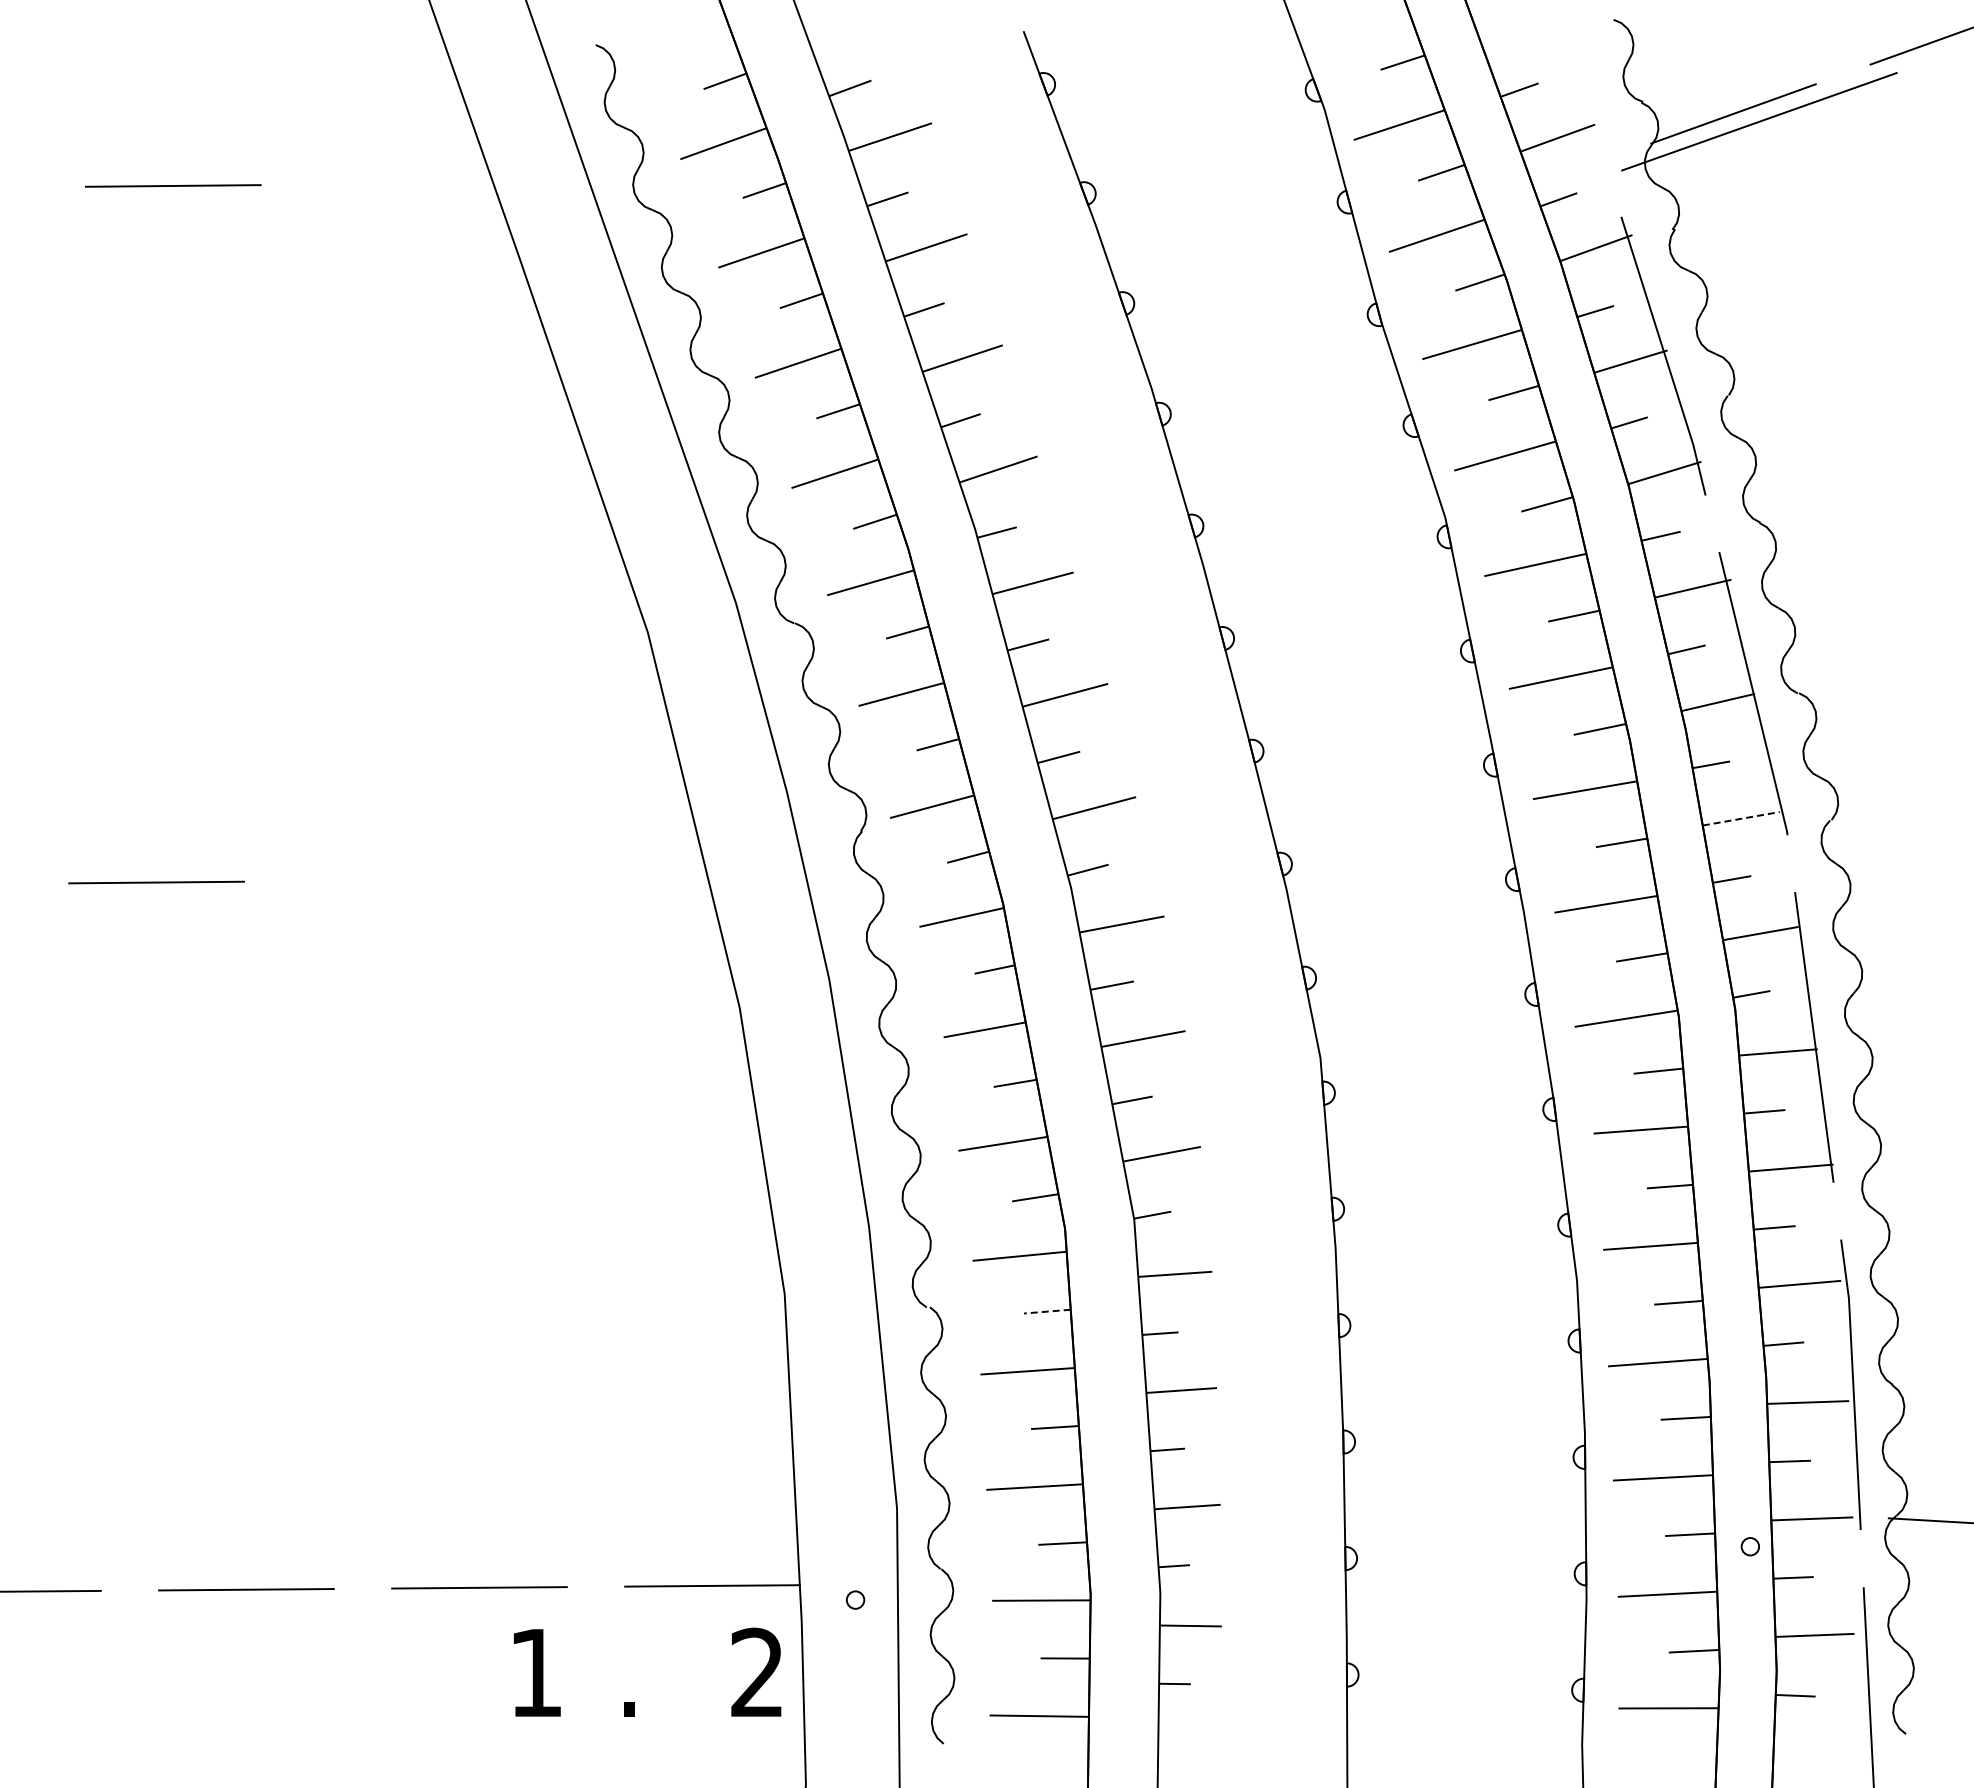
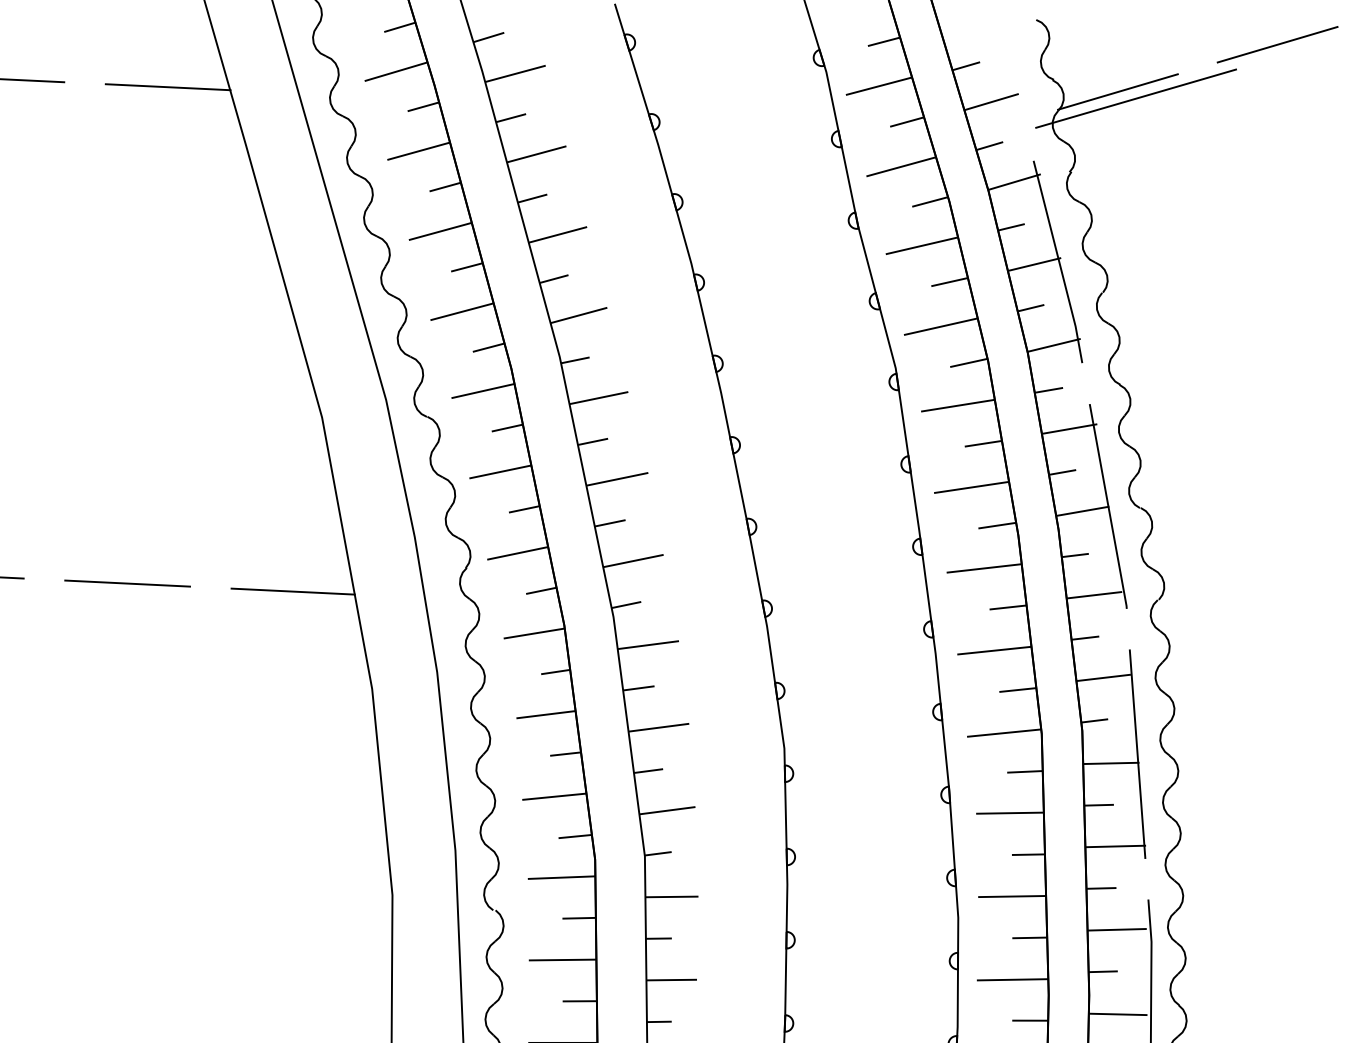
line: (405, 183) -> (167, 87), added
line: (1741, 818) -> (1094, 595), dashed -> solid
line: (621, 878) -> (293, 591), added
line: (389, 880) -> (127, 583), added
line: (1046, 1311) -> (578, 918), dashed -> solid

